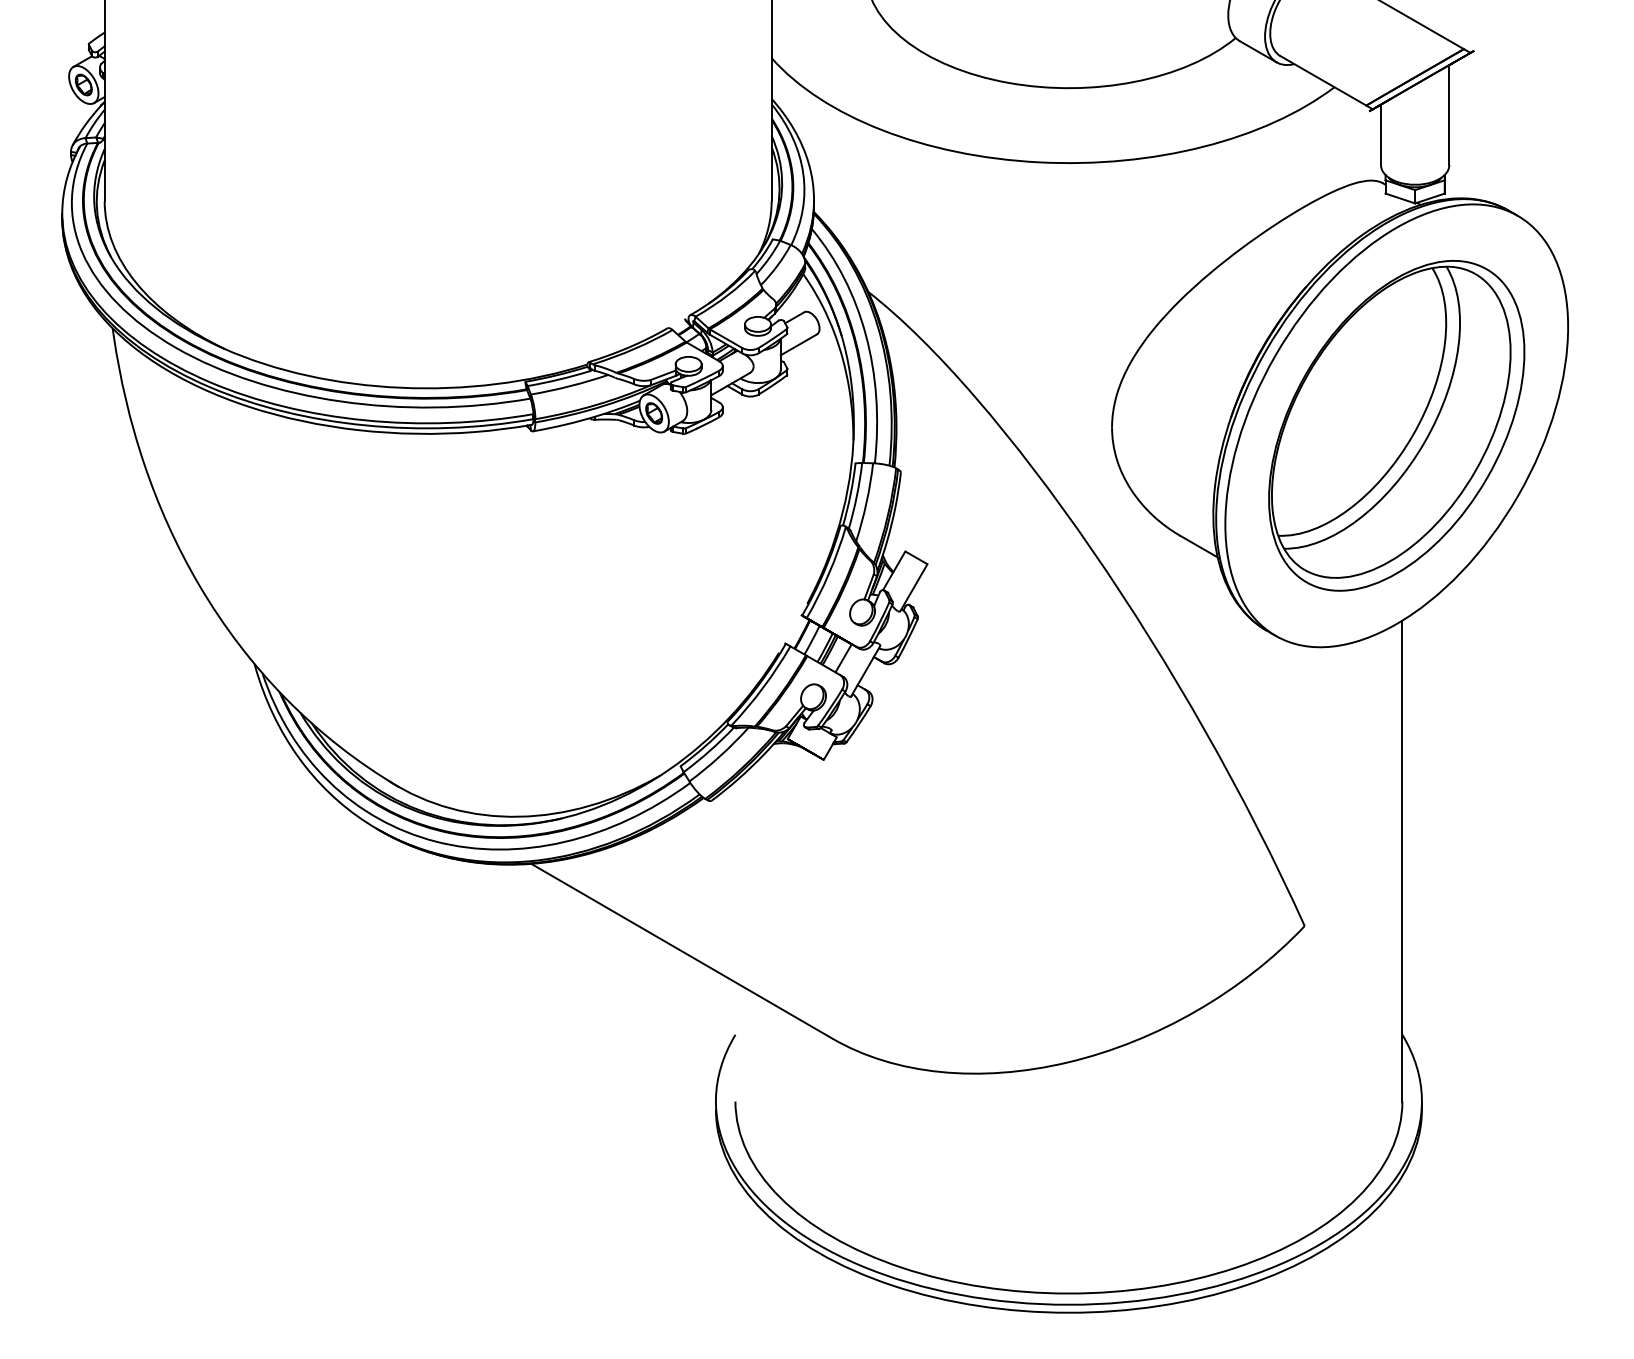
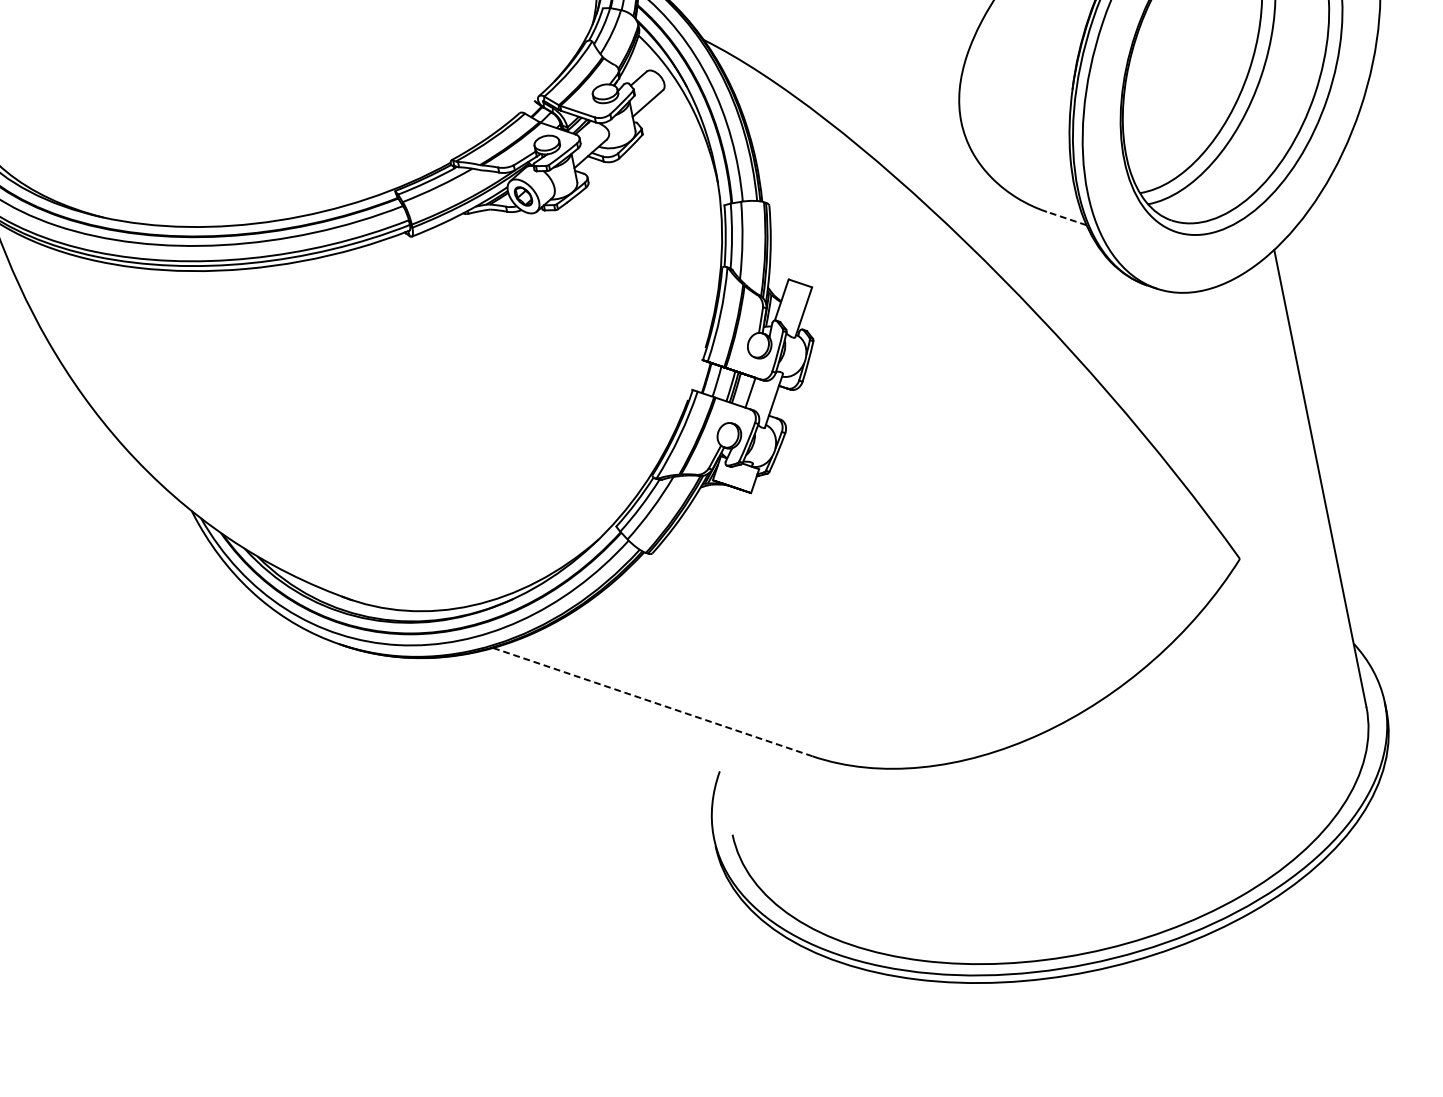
line: (1199, 546) -> (1067, 218), solid -> dashed
line: (682, 951) -> (653, 702), solid -> dashed

